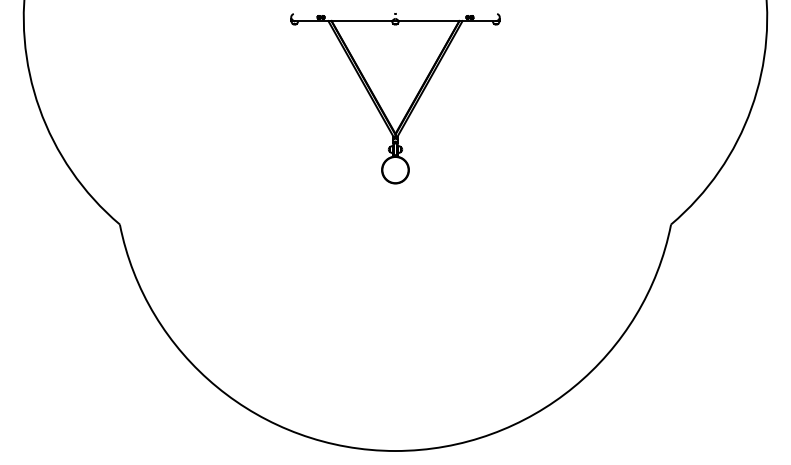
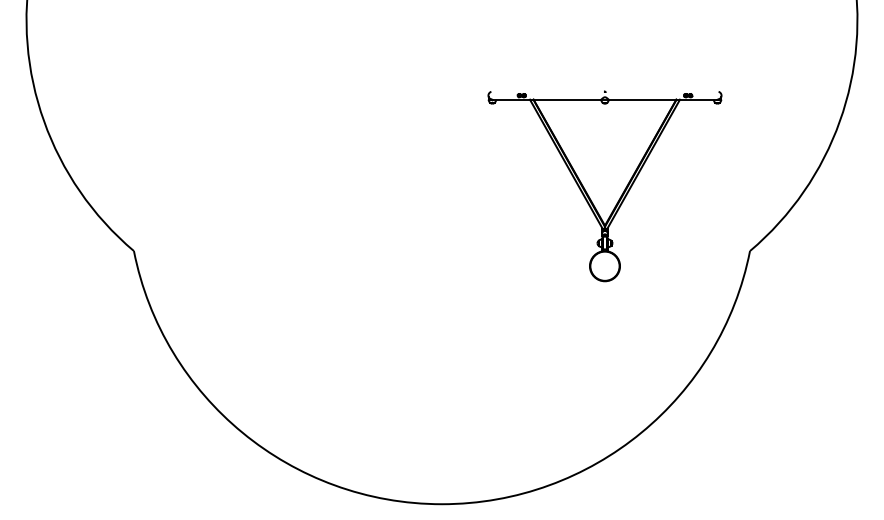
part: (395, 98) -> (604, 186), moved

